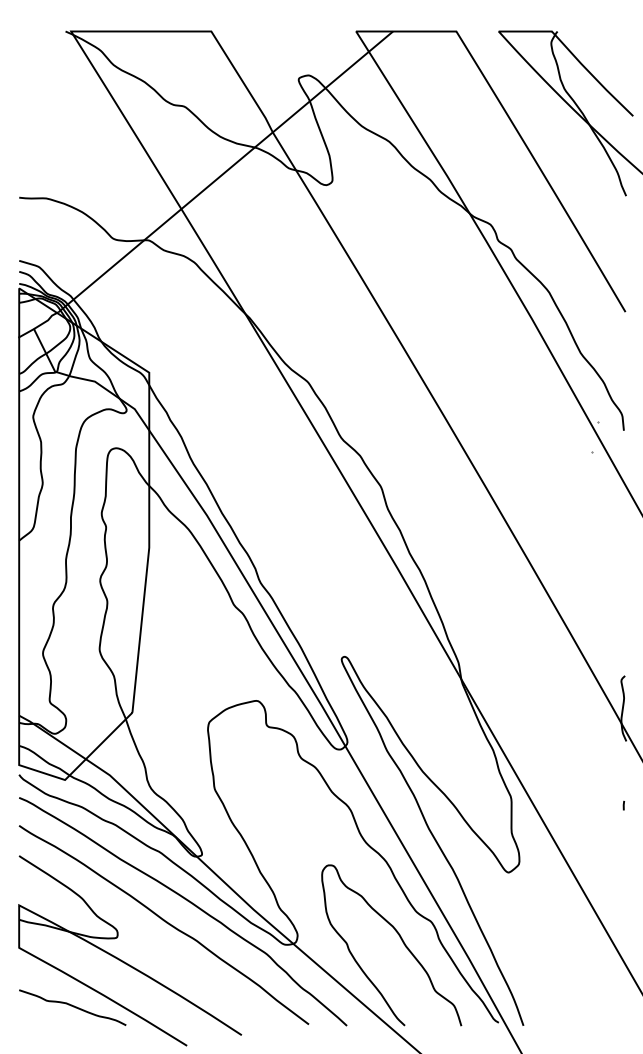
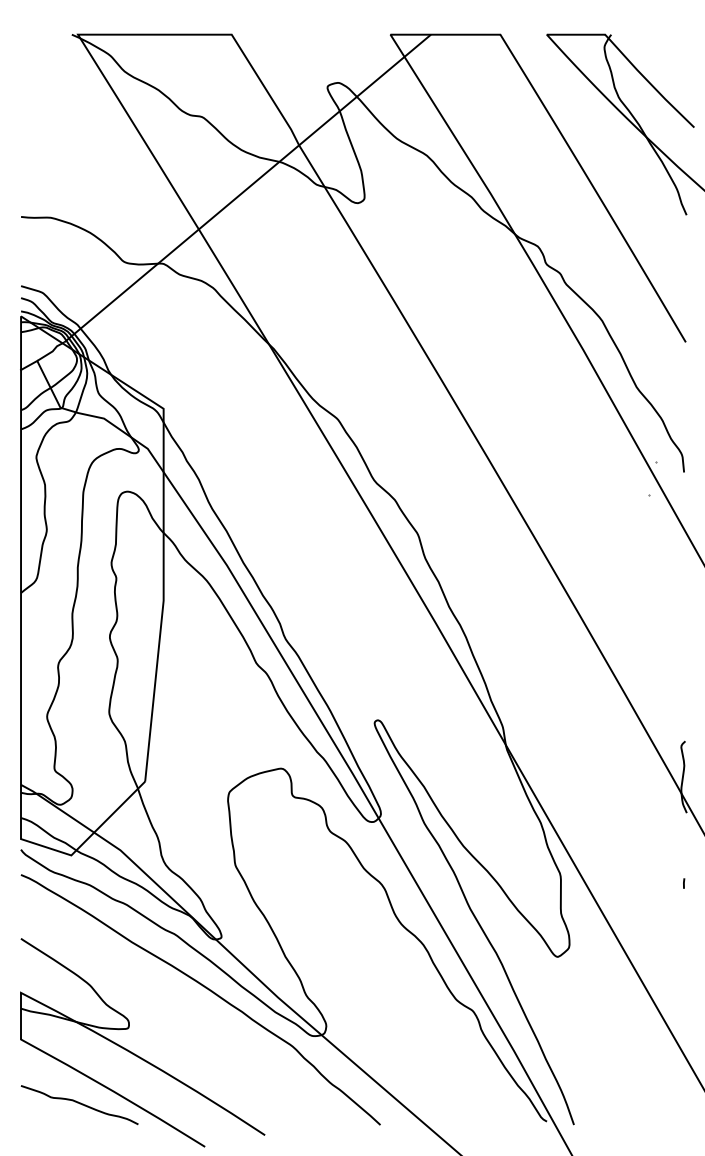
curve: (165, 922) -> (181, 1011), removed
curve: (400, 939) -> (439, 1030), removed

